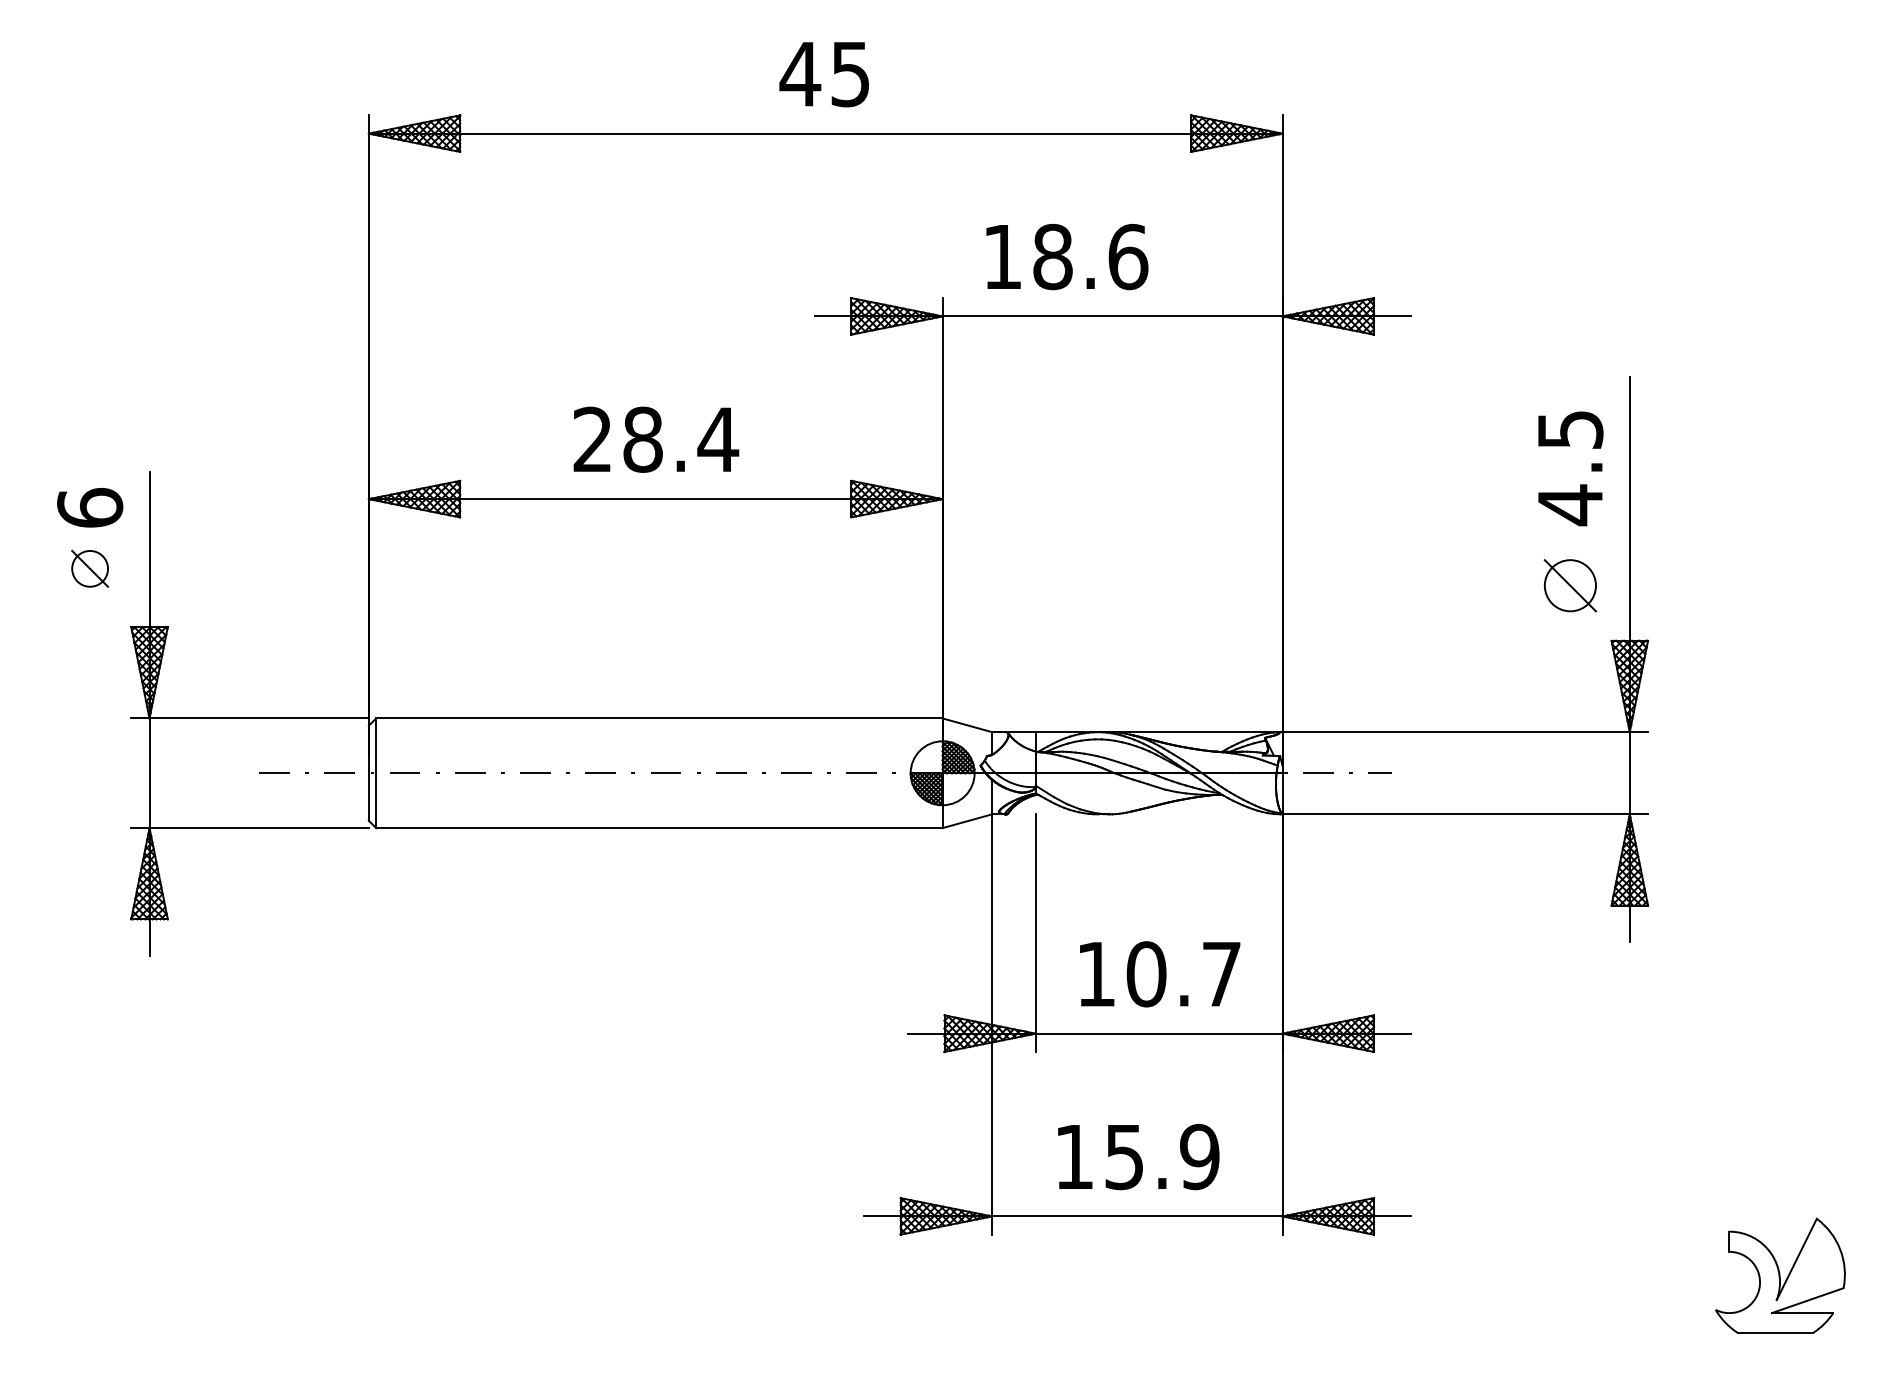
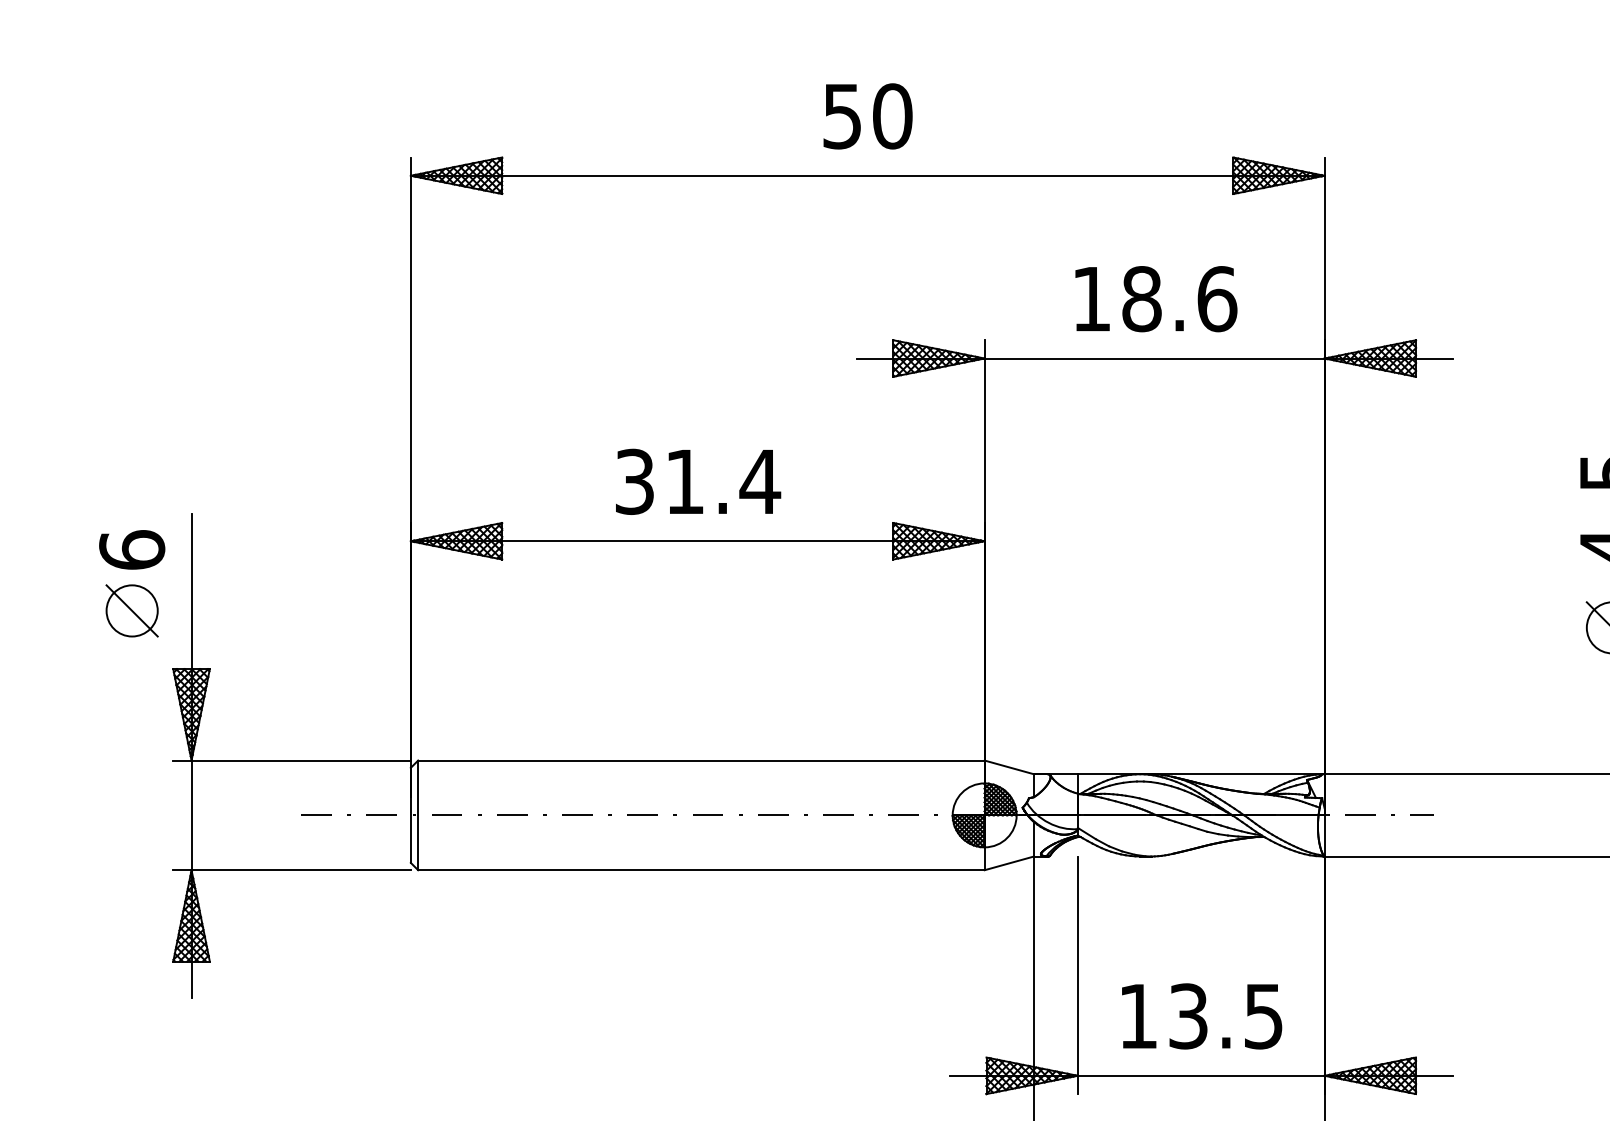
text: (824, 74) -> (866, 116), 45 -> 50
text: (1067, 257) -> (1156, 299), moved
text: (617, 439) -> (659, 481), 28.4 -> 31.4
part: (89, 568) -> (131, 610), size x1.43
text: (1183, 974) -> (1225, 1016), 10.7 -> 13.5

